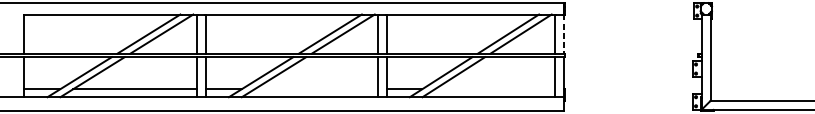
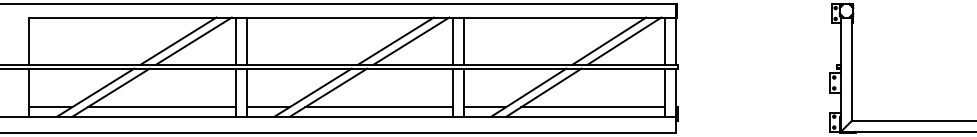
line: (564, 34) -> (676, 41), dashed -> solid
line: (316, 89) -> (379, 107), added
line: (495, 89) -> (593, 107), added

